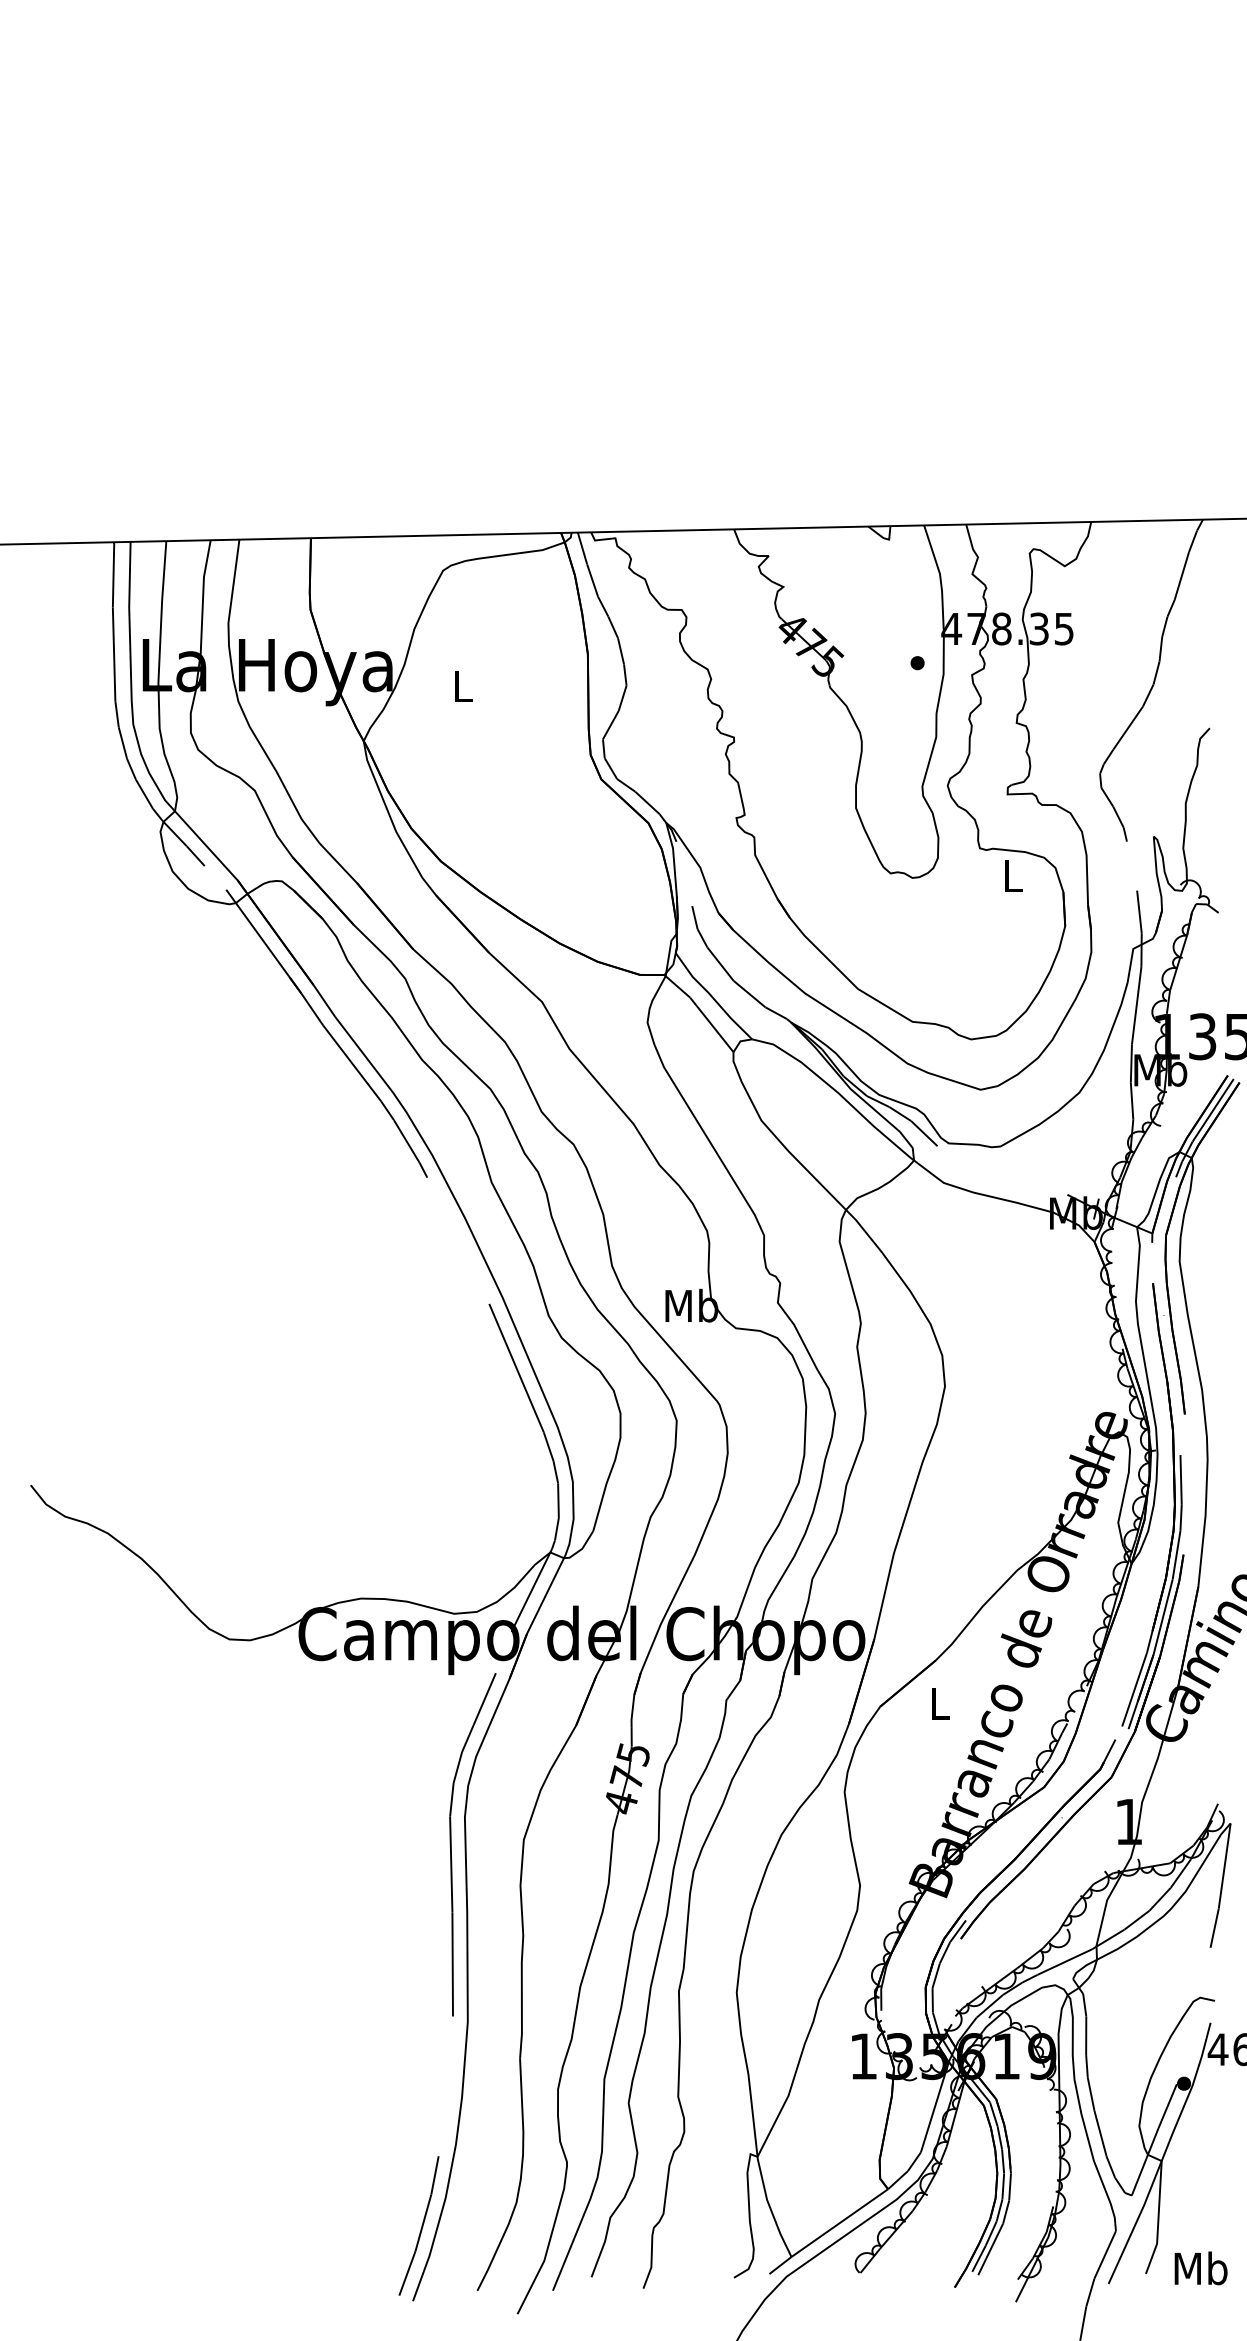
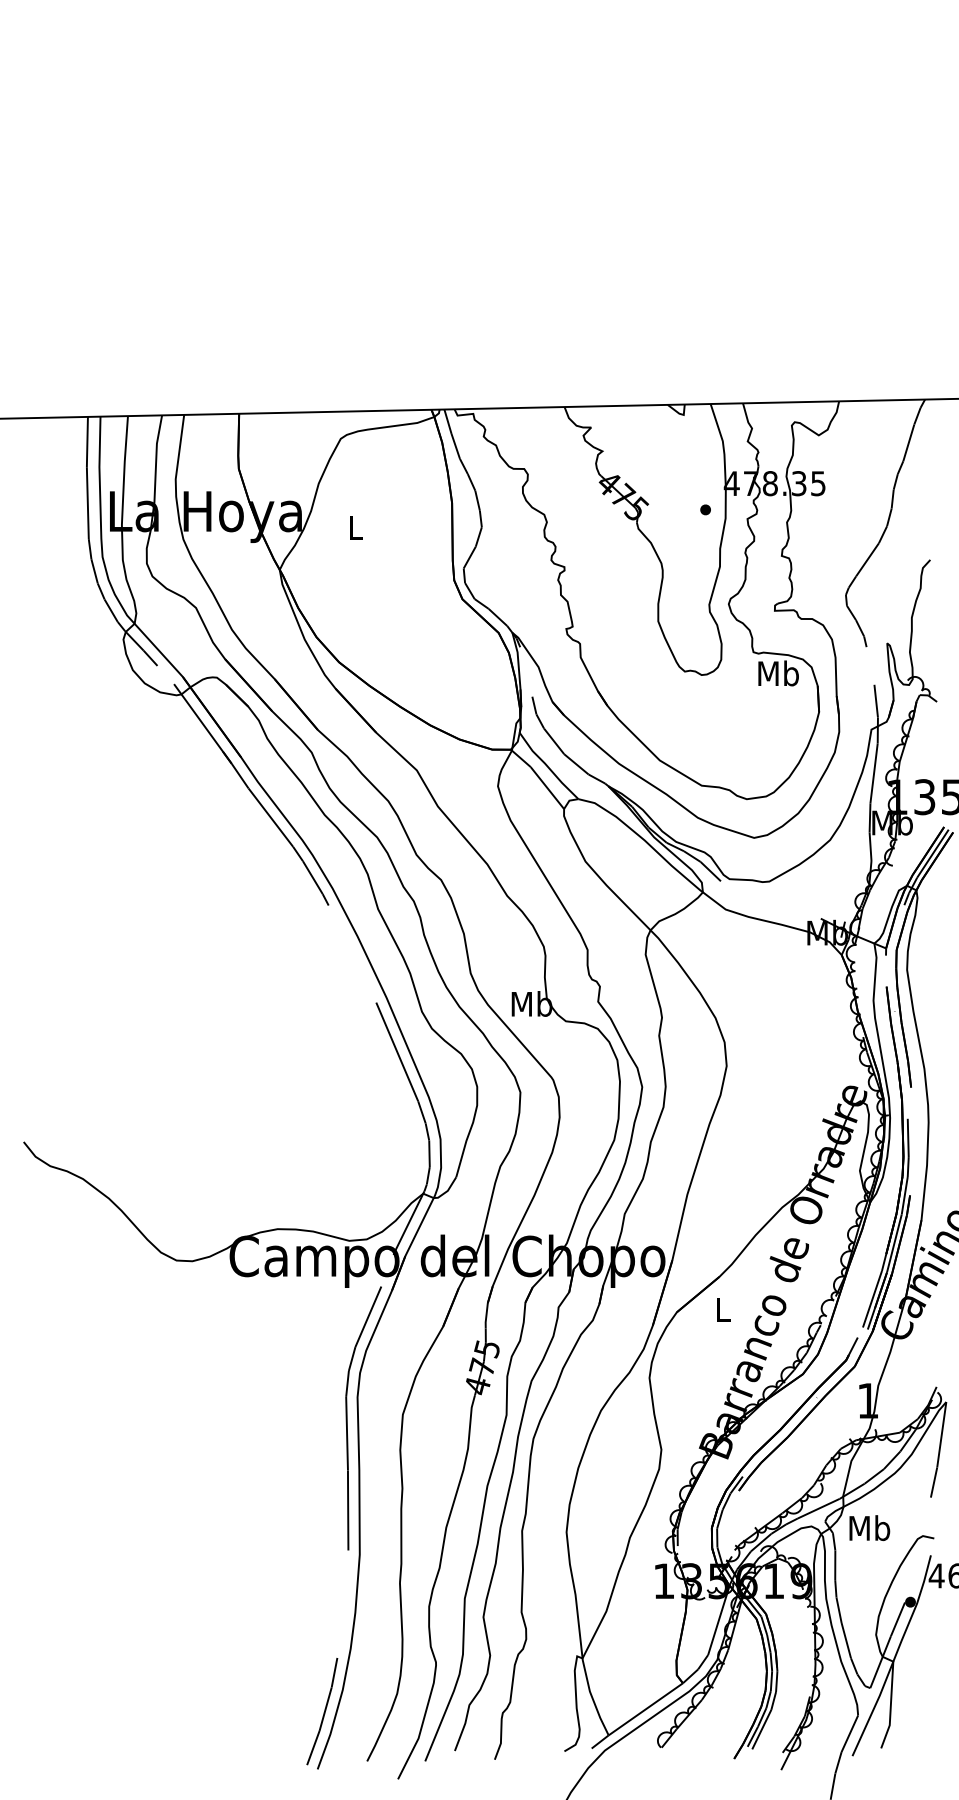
text: (1012, 875) -> (778, 673), L -> Mb
text: (1200, 2268) -> (869, 1528), moved

